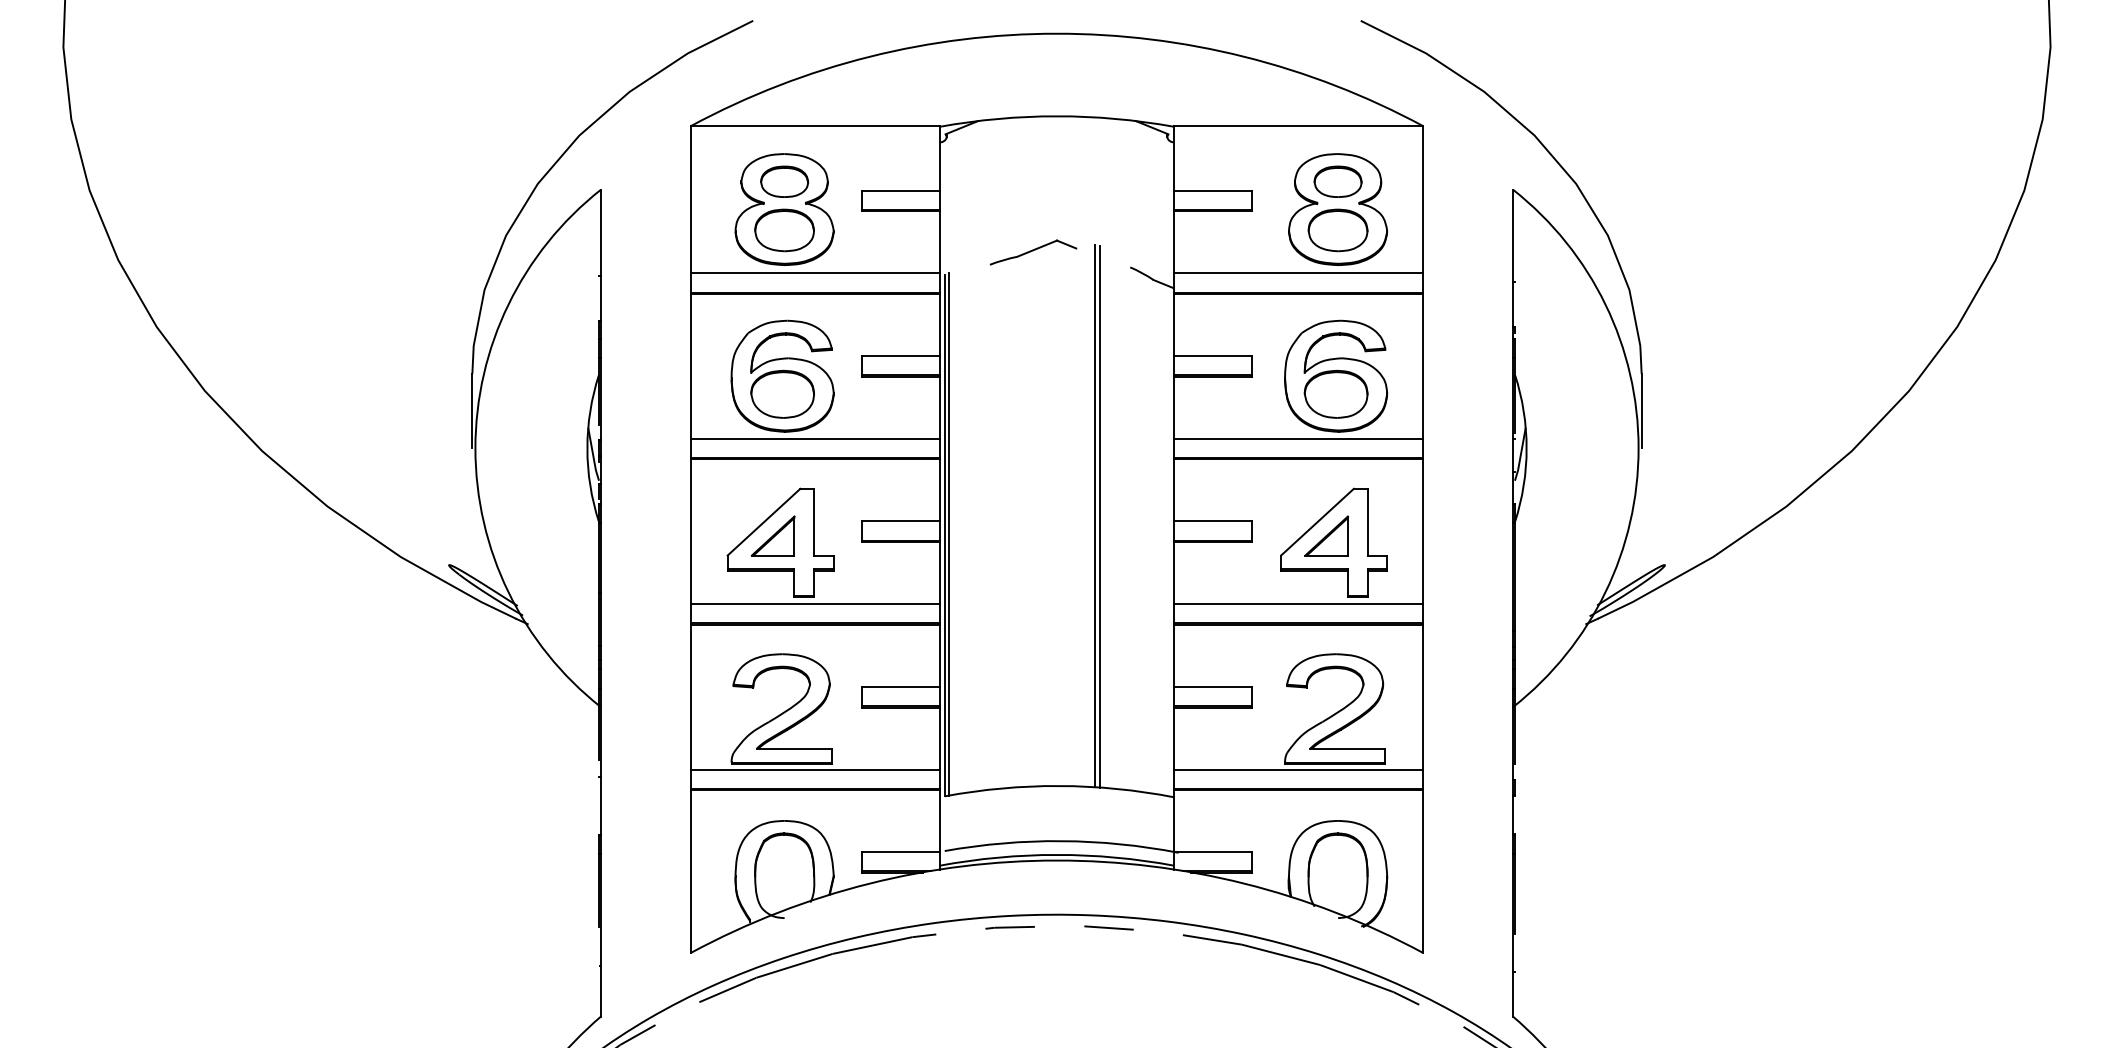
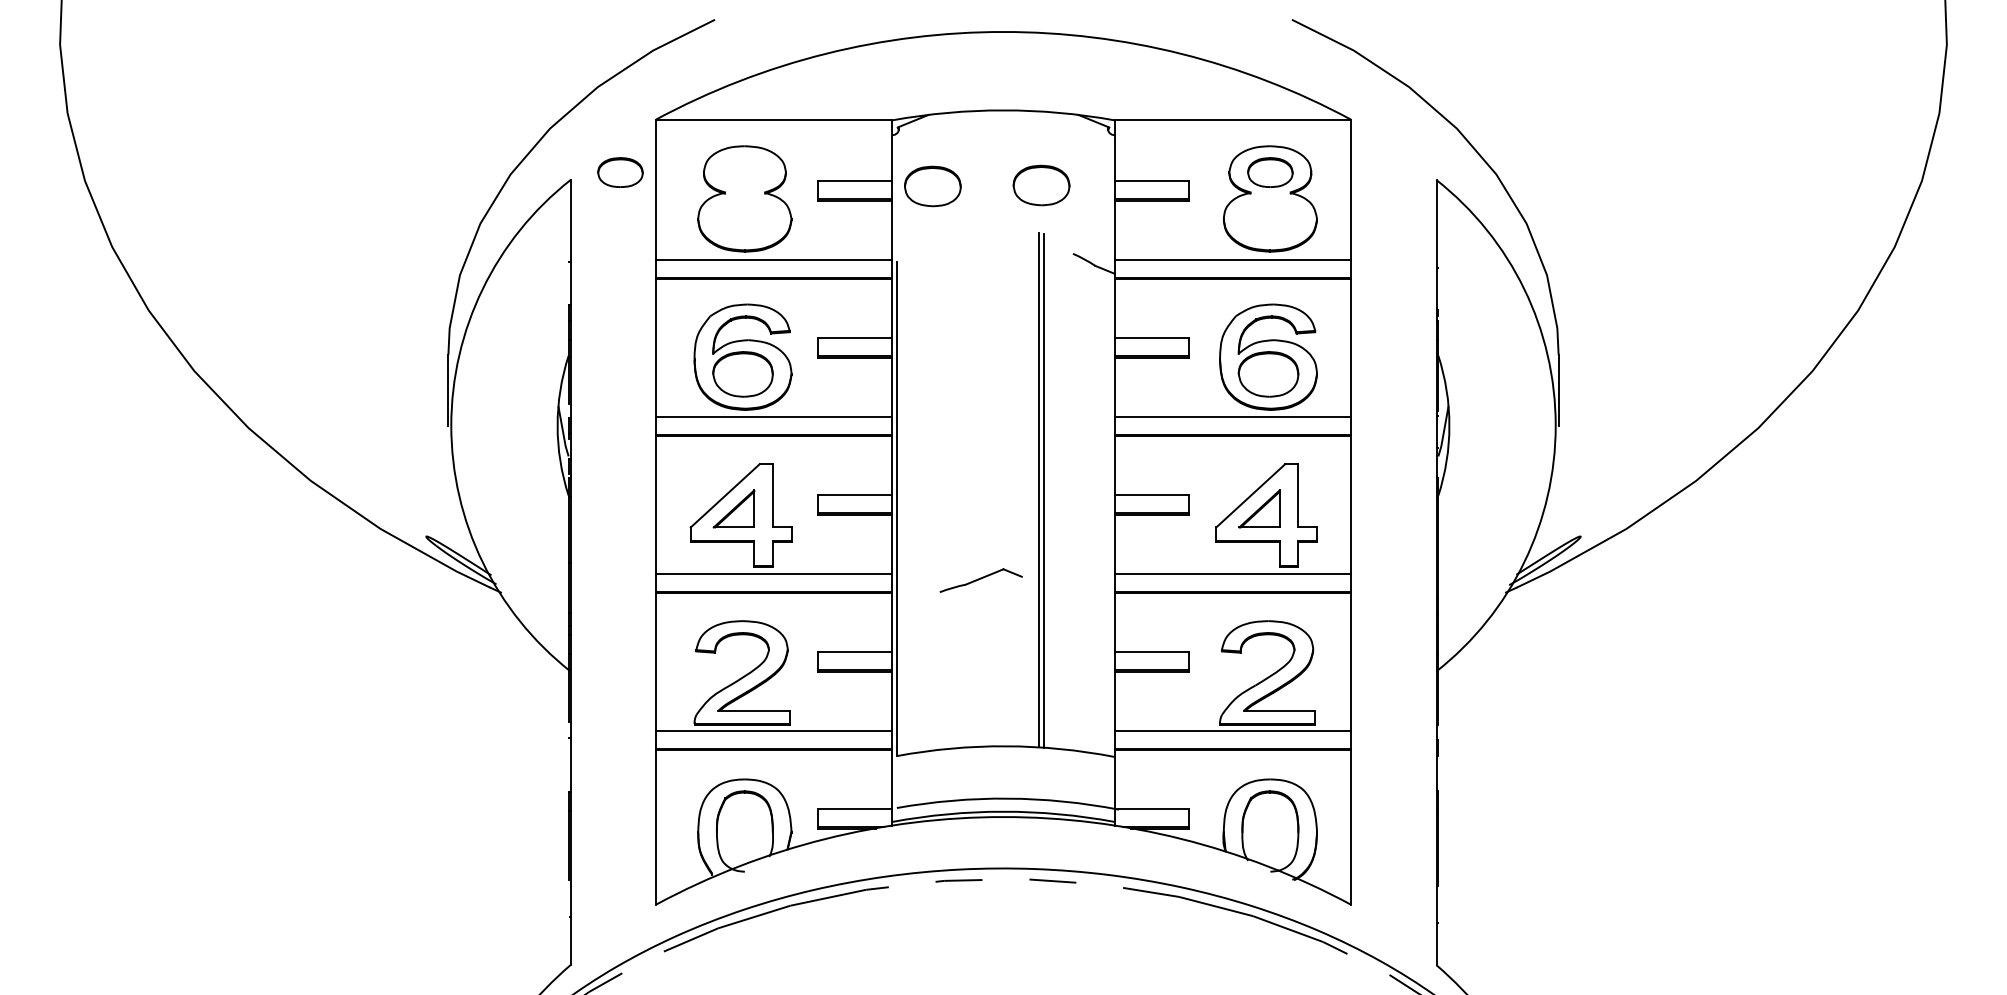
part: (784, 181) -> (620, 172), moved
part: (784, 230) -> (932, 186), moved
part: (1337, 230) -> (1041, 185), moved
part: (1033, 252) -> (981, 580), moved
line: (948, 533) -> (900, 506), removed

